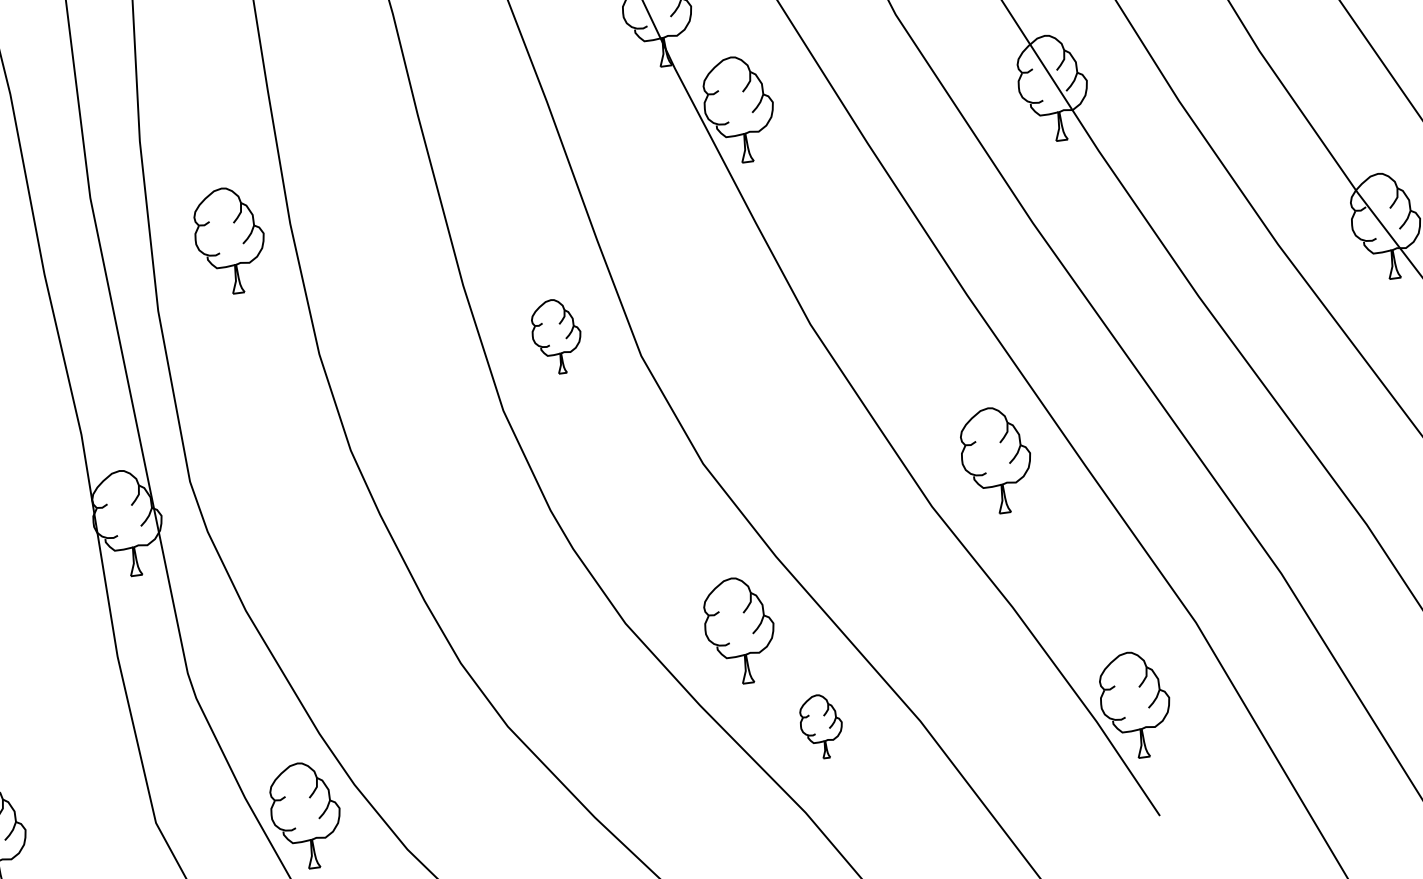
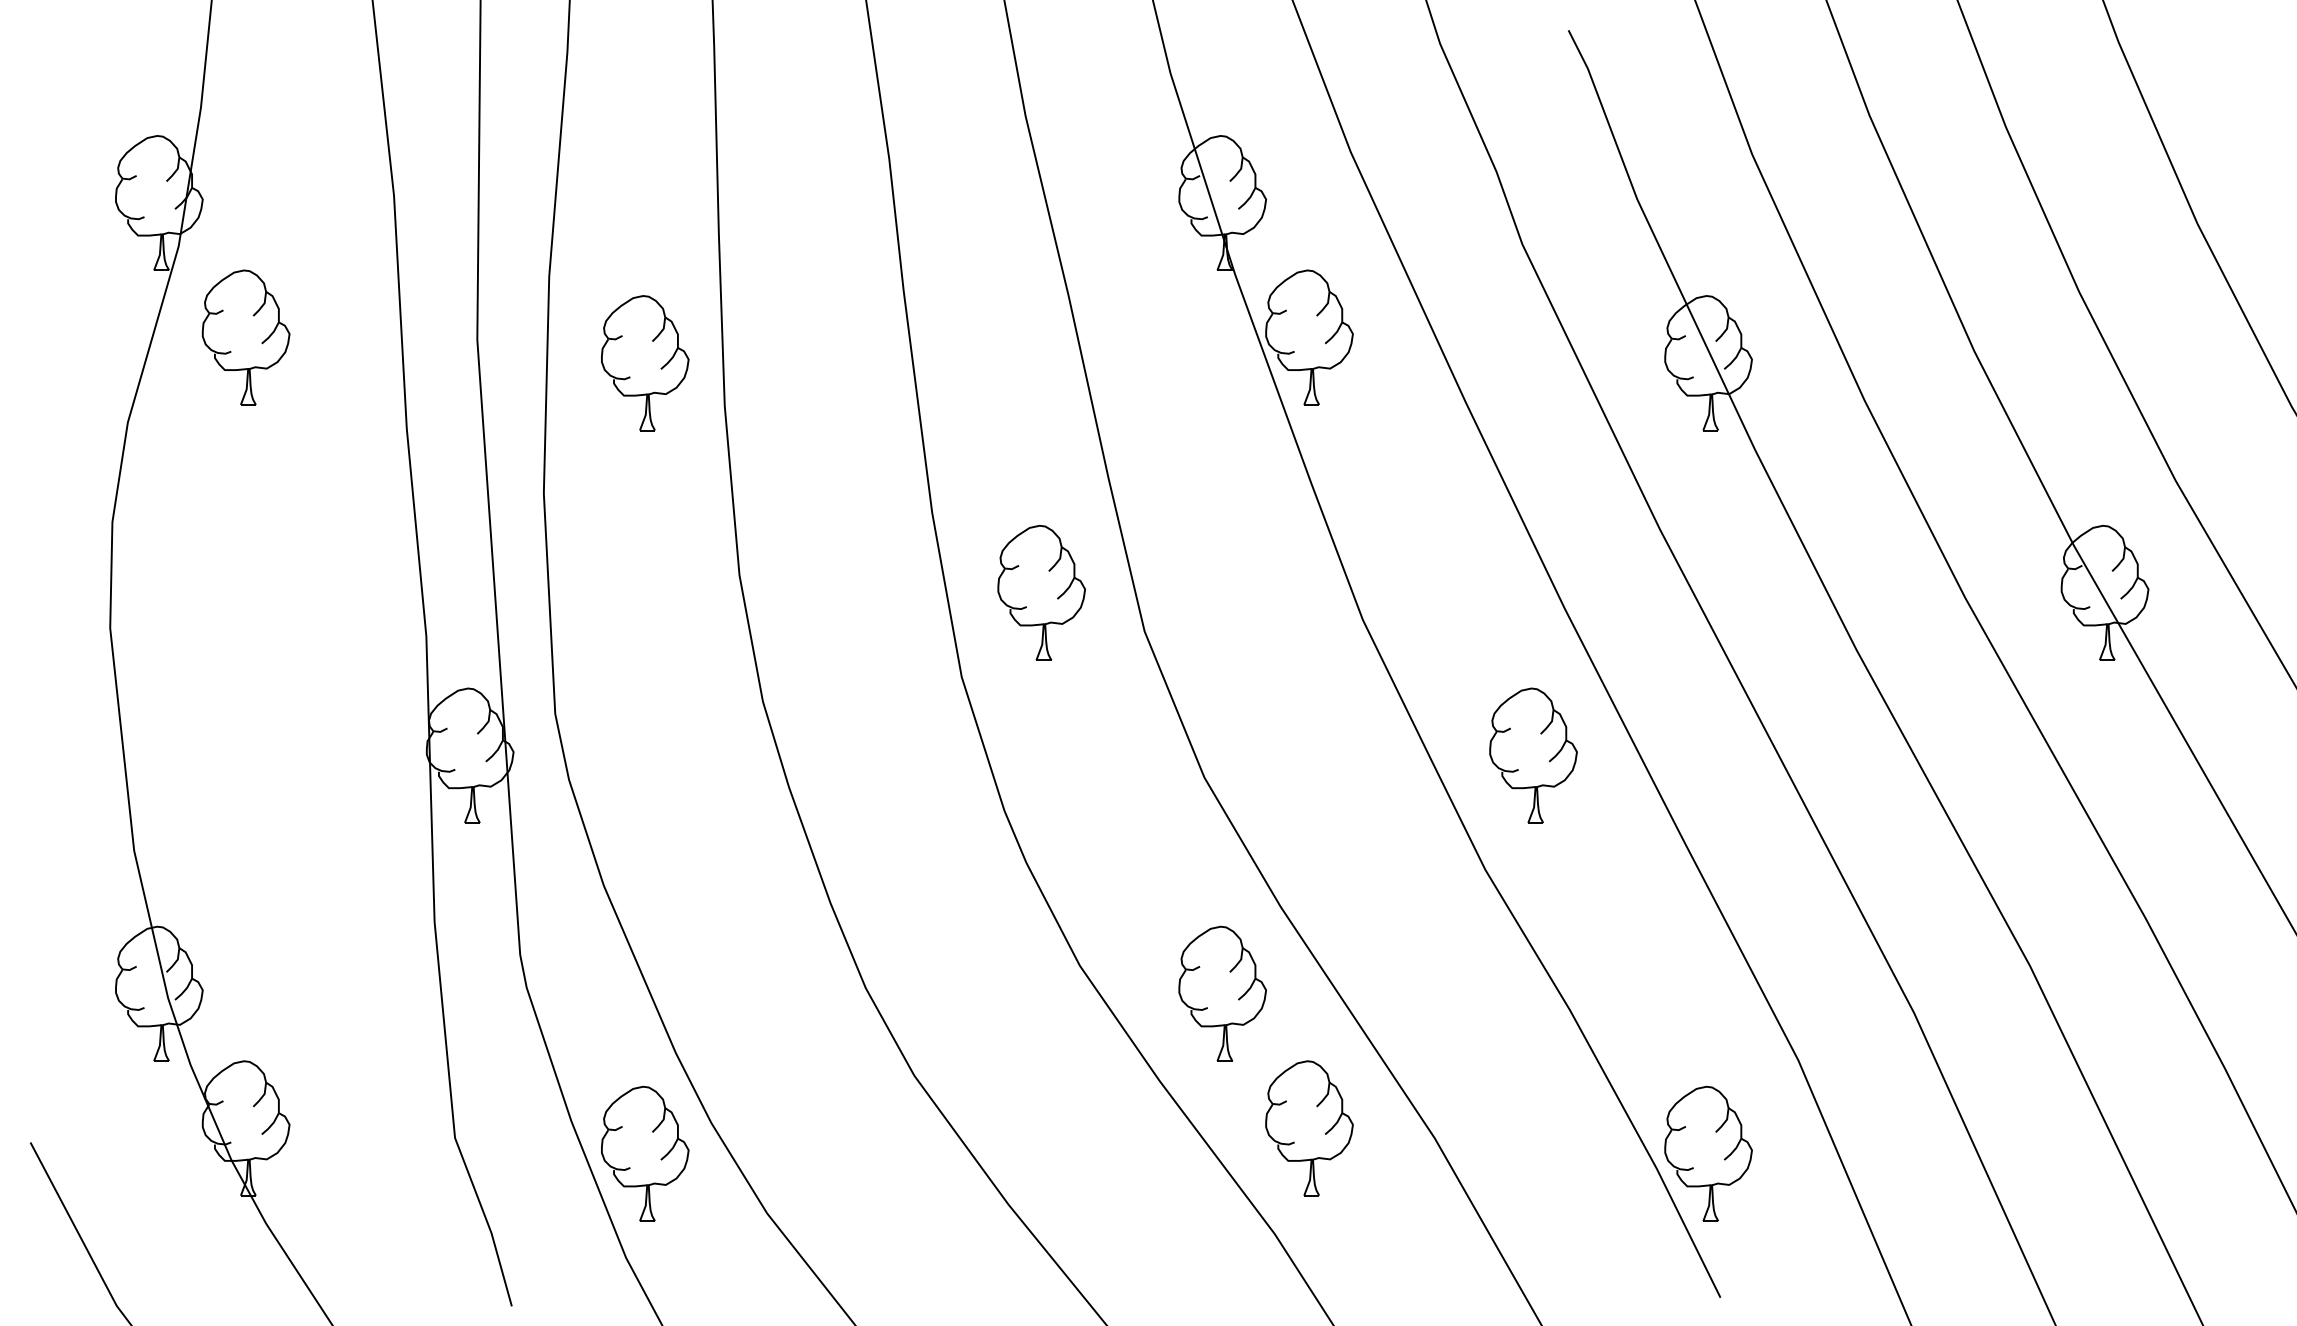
part: (230, 241) -> (645, 363), moved
part: (556, 336) -> (1041, 592), size x1.43
part: (996, 460) -> (1533, 755), moved
part: (821, 726) -> (1309, 1128), size x1.67

